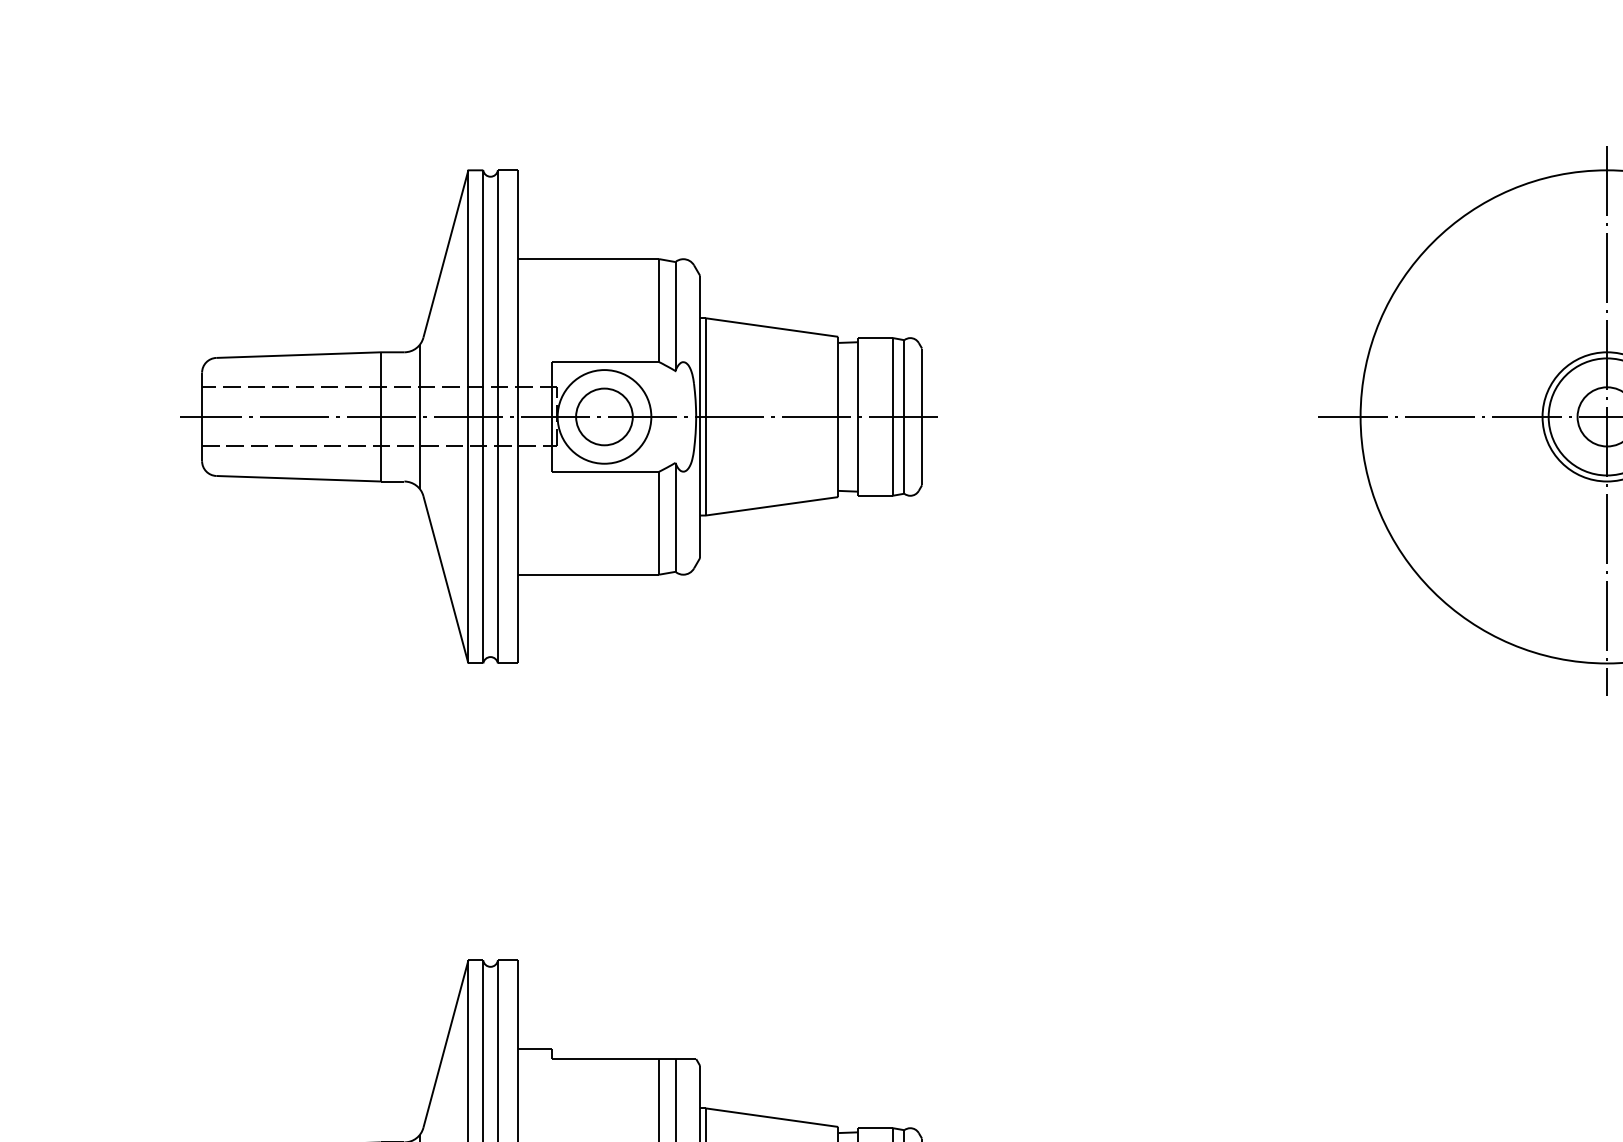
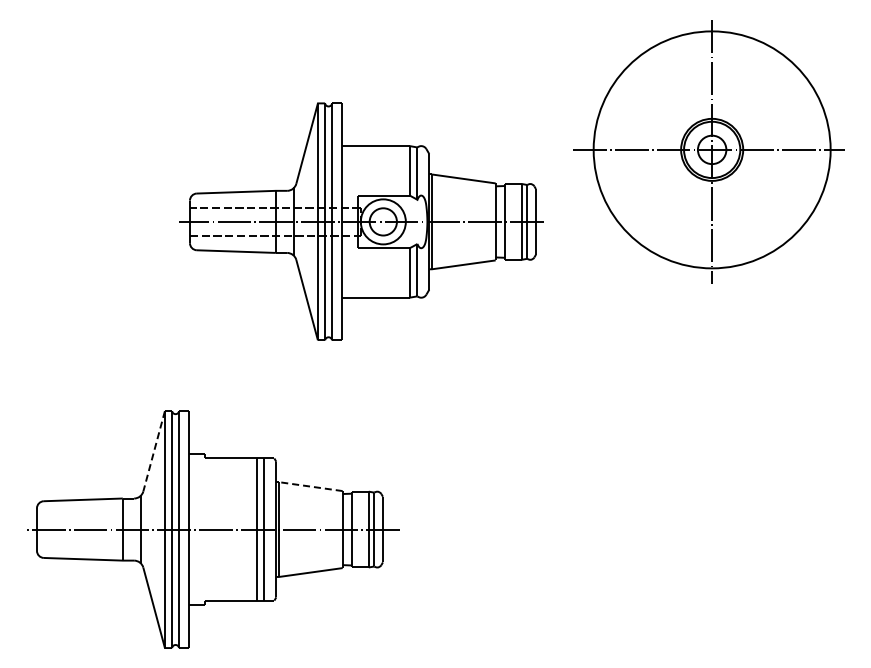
part: (559, 416) -> (361, 221), moved
line: (446, 1044) -> (154, 451), solid -> dashed
line: (771, 1117) -> (310, 486), solid -> dashed

